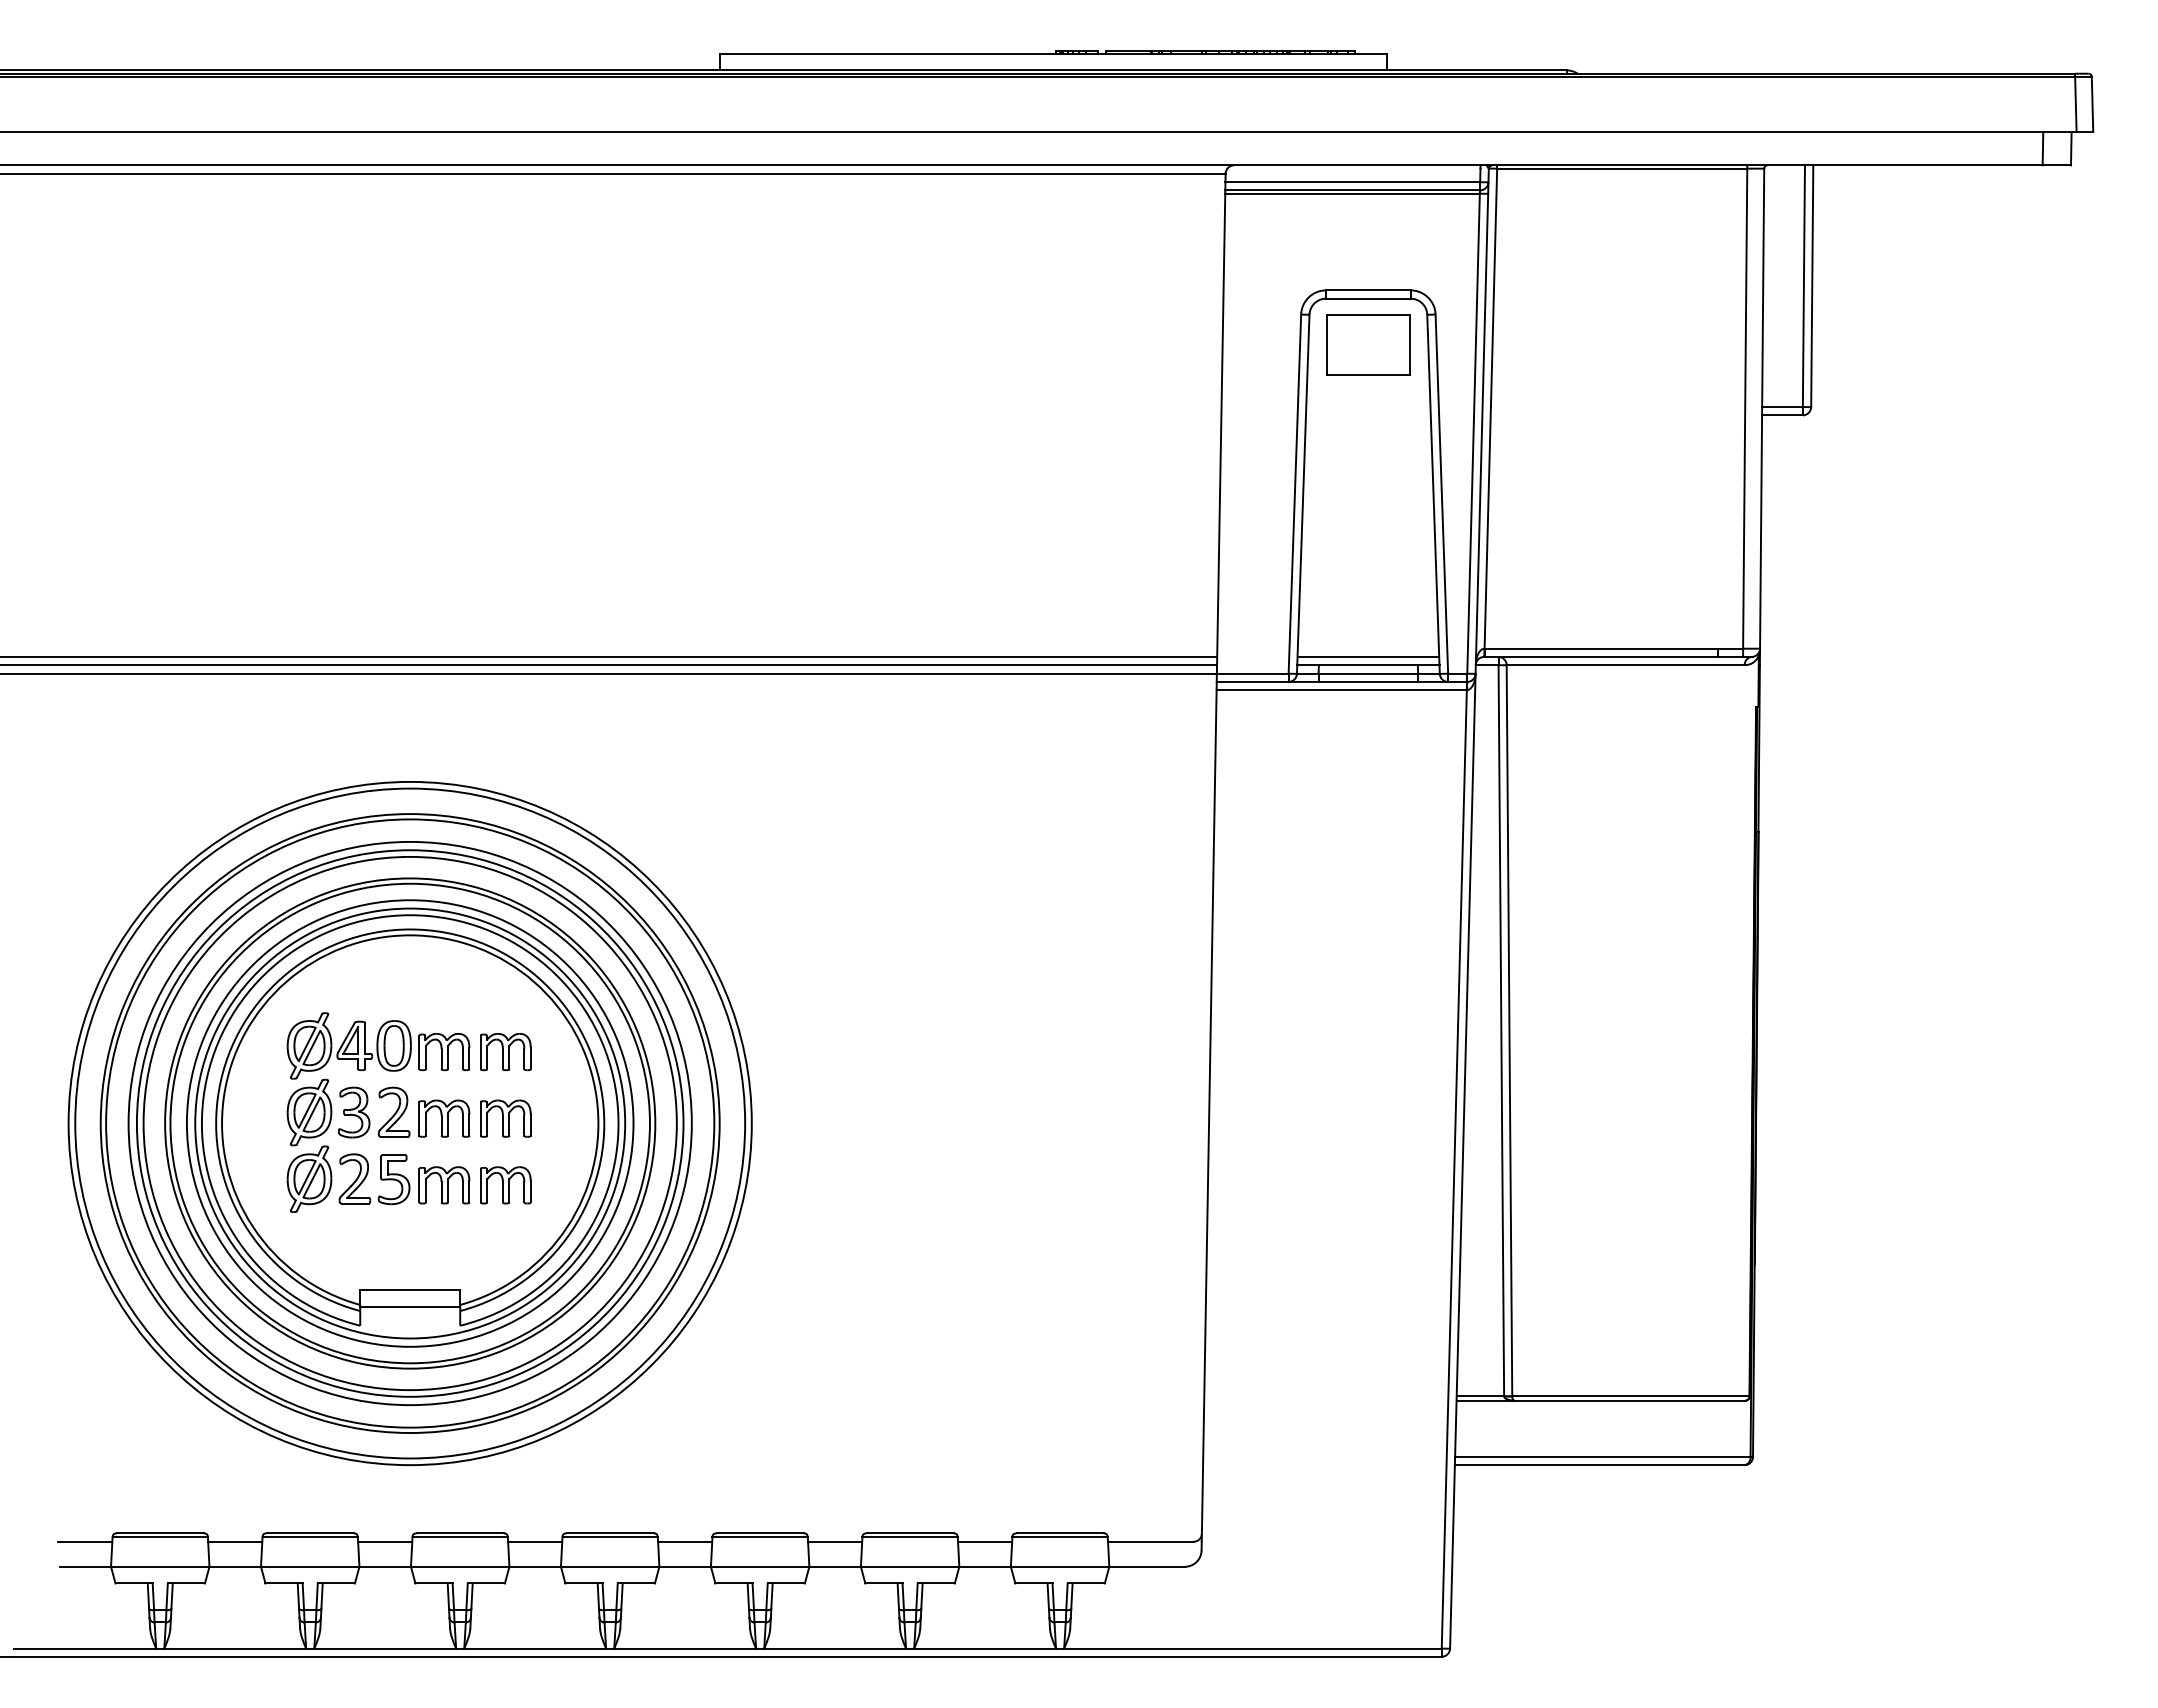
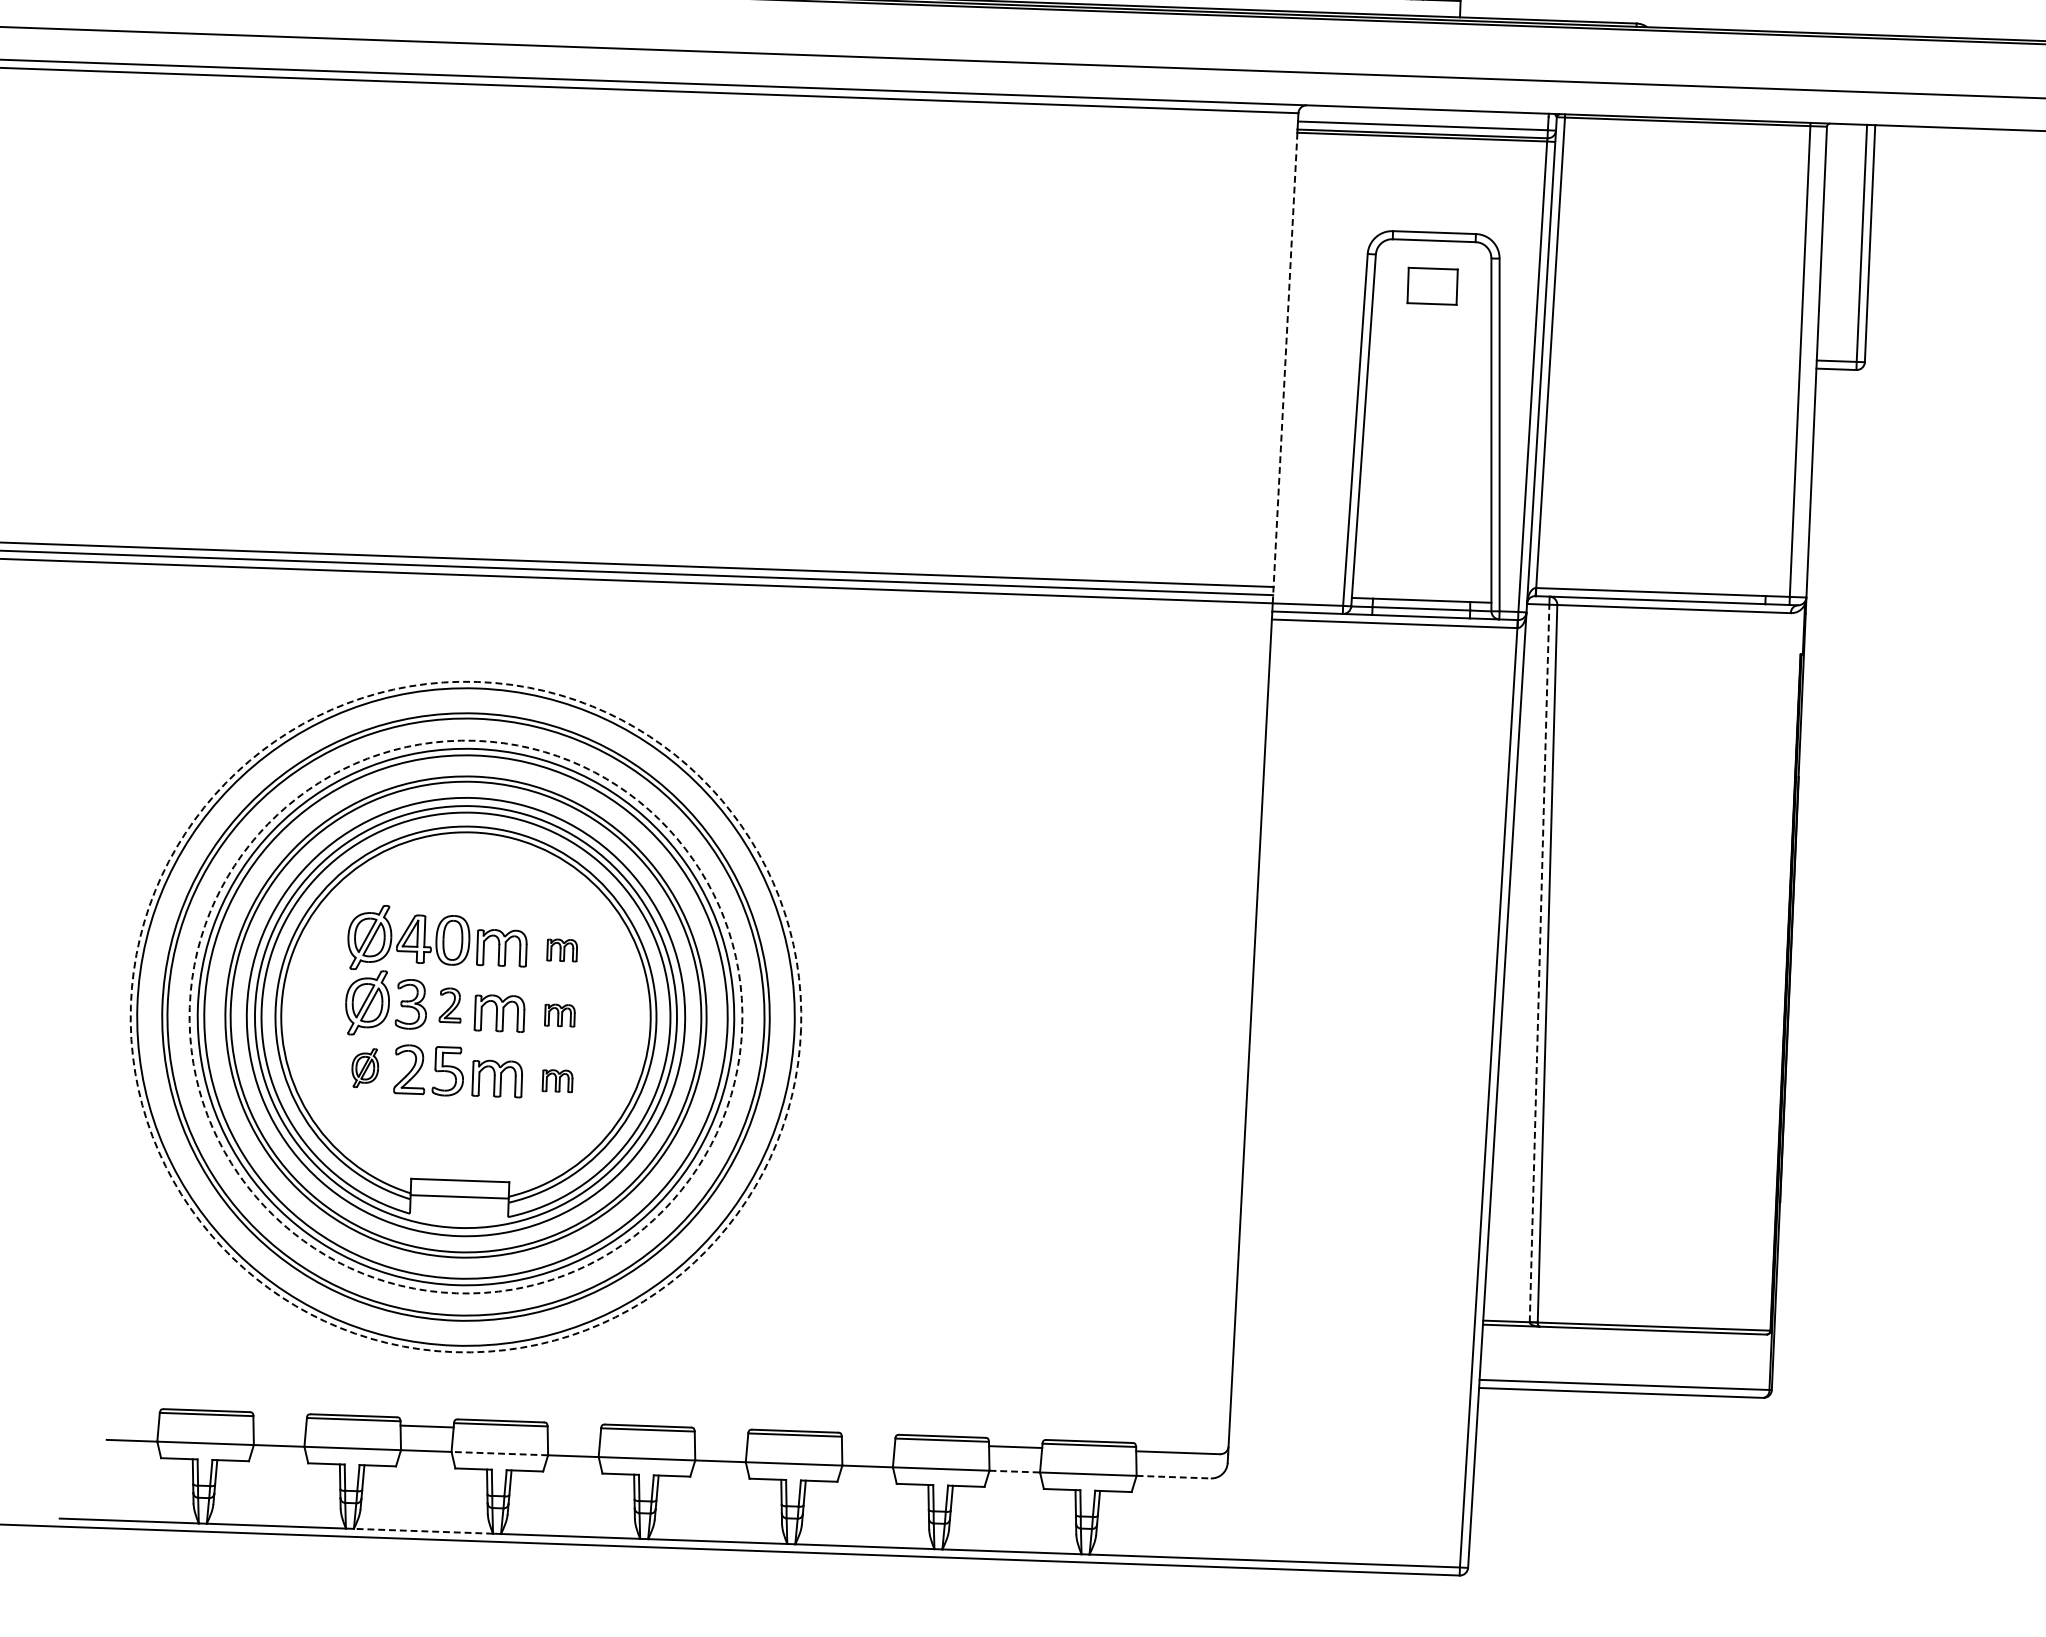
part: (1368, 344) -> (1432, 285), size x0.6
line: (1221, 434) -> (1285, 368), solid -> dashed
line: (1368, 656) -> (1422, 591), removed
line: (1501, 1030) -> (1539, 963), solid -> dashed
part: (505, 1052) -> (561, 950), size x0.6
part: (393, 1111) -> (450, 1004), size x0.7
part: (505, 1118) -> (559, 1015), size x0.6
circle: (409, 1123) -> (465, 1017), solid -> dashed
circle: (409, 1123) -> (465, 1017), solid -> dashed
part: (309, 1178) -> (365, 1067), size x0.6
part: (505, 1185) -> (557, 1081), size x0.6
line: (85, 1541) -> (133, 1415), removed
line: (235, 1541) -> (280, 1421), removed
line: (535, 1541) -> (574, 1431), removed
line: (685, 1541) -> (721, 1436), removed
line: (835, 1541) -> (868, 1441), removed
line: (459, 1566) -> (499, 1453), solid -> dashed
line: (985, 1566) -> (1015, 1471), solid -> dashed
line: (1147, 1566) -> (1174, 1476), solid -> dashed
line: (385, 1648) -> (423, 1531), solid -> dashed

